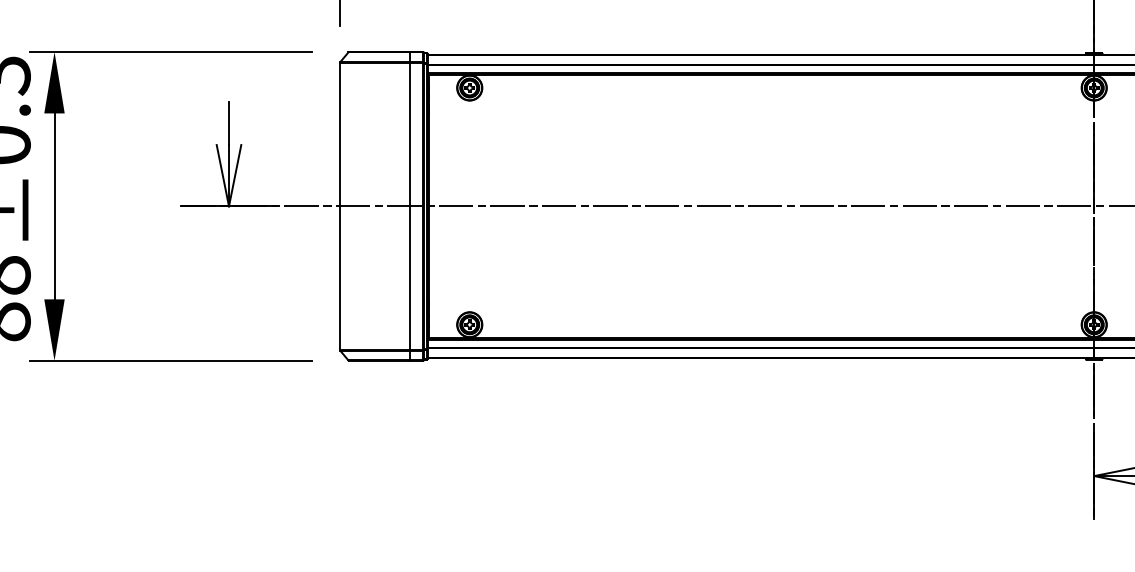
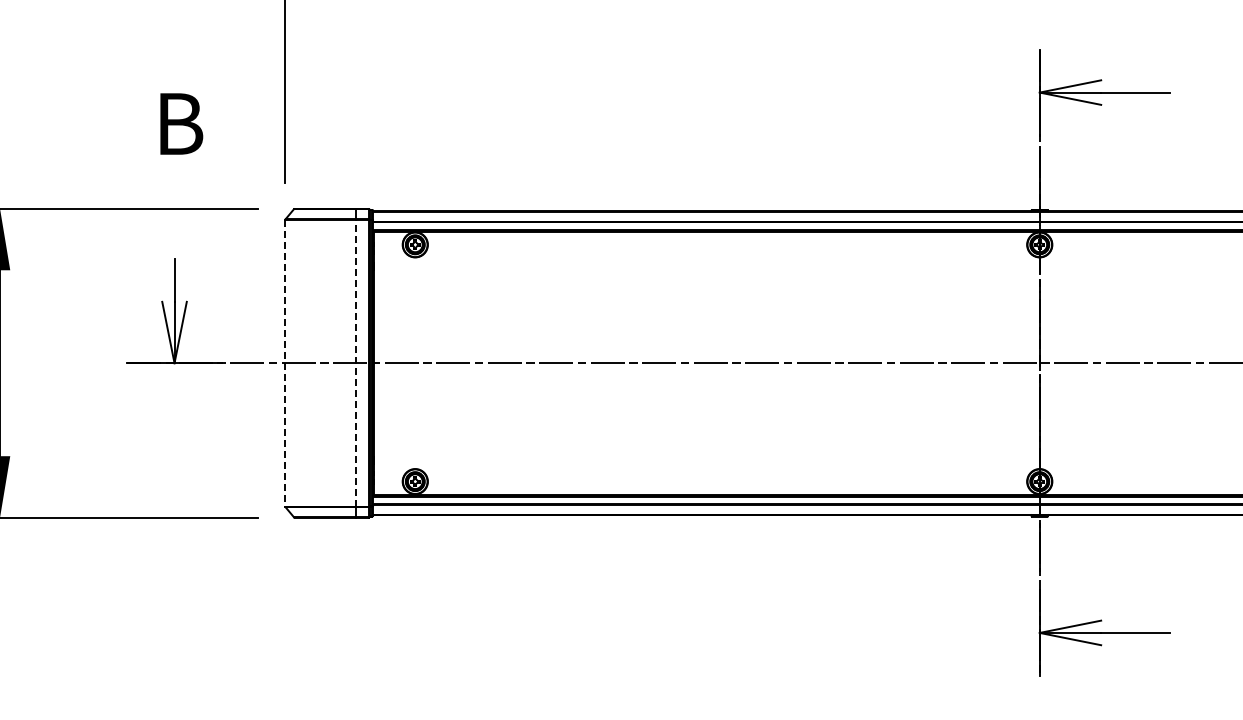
line: (409, 205) -> (355, 362), solid -> dashed
line: (339, 206) -> (285, 363), solid -> dashed

